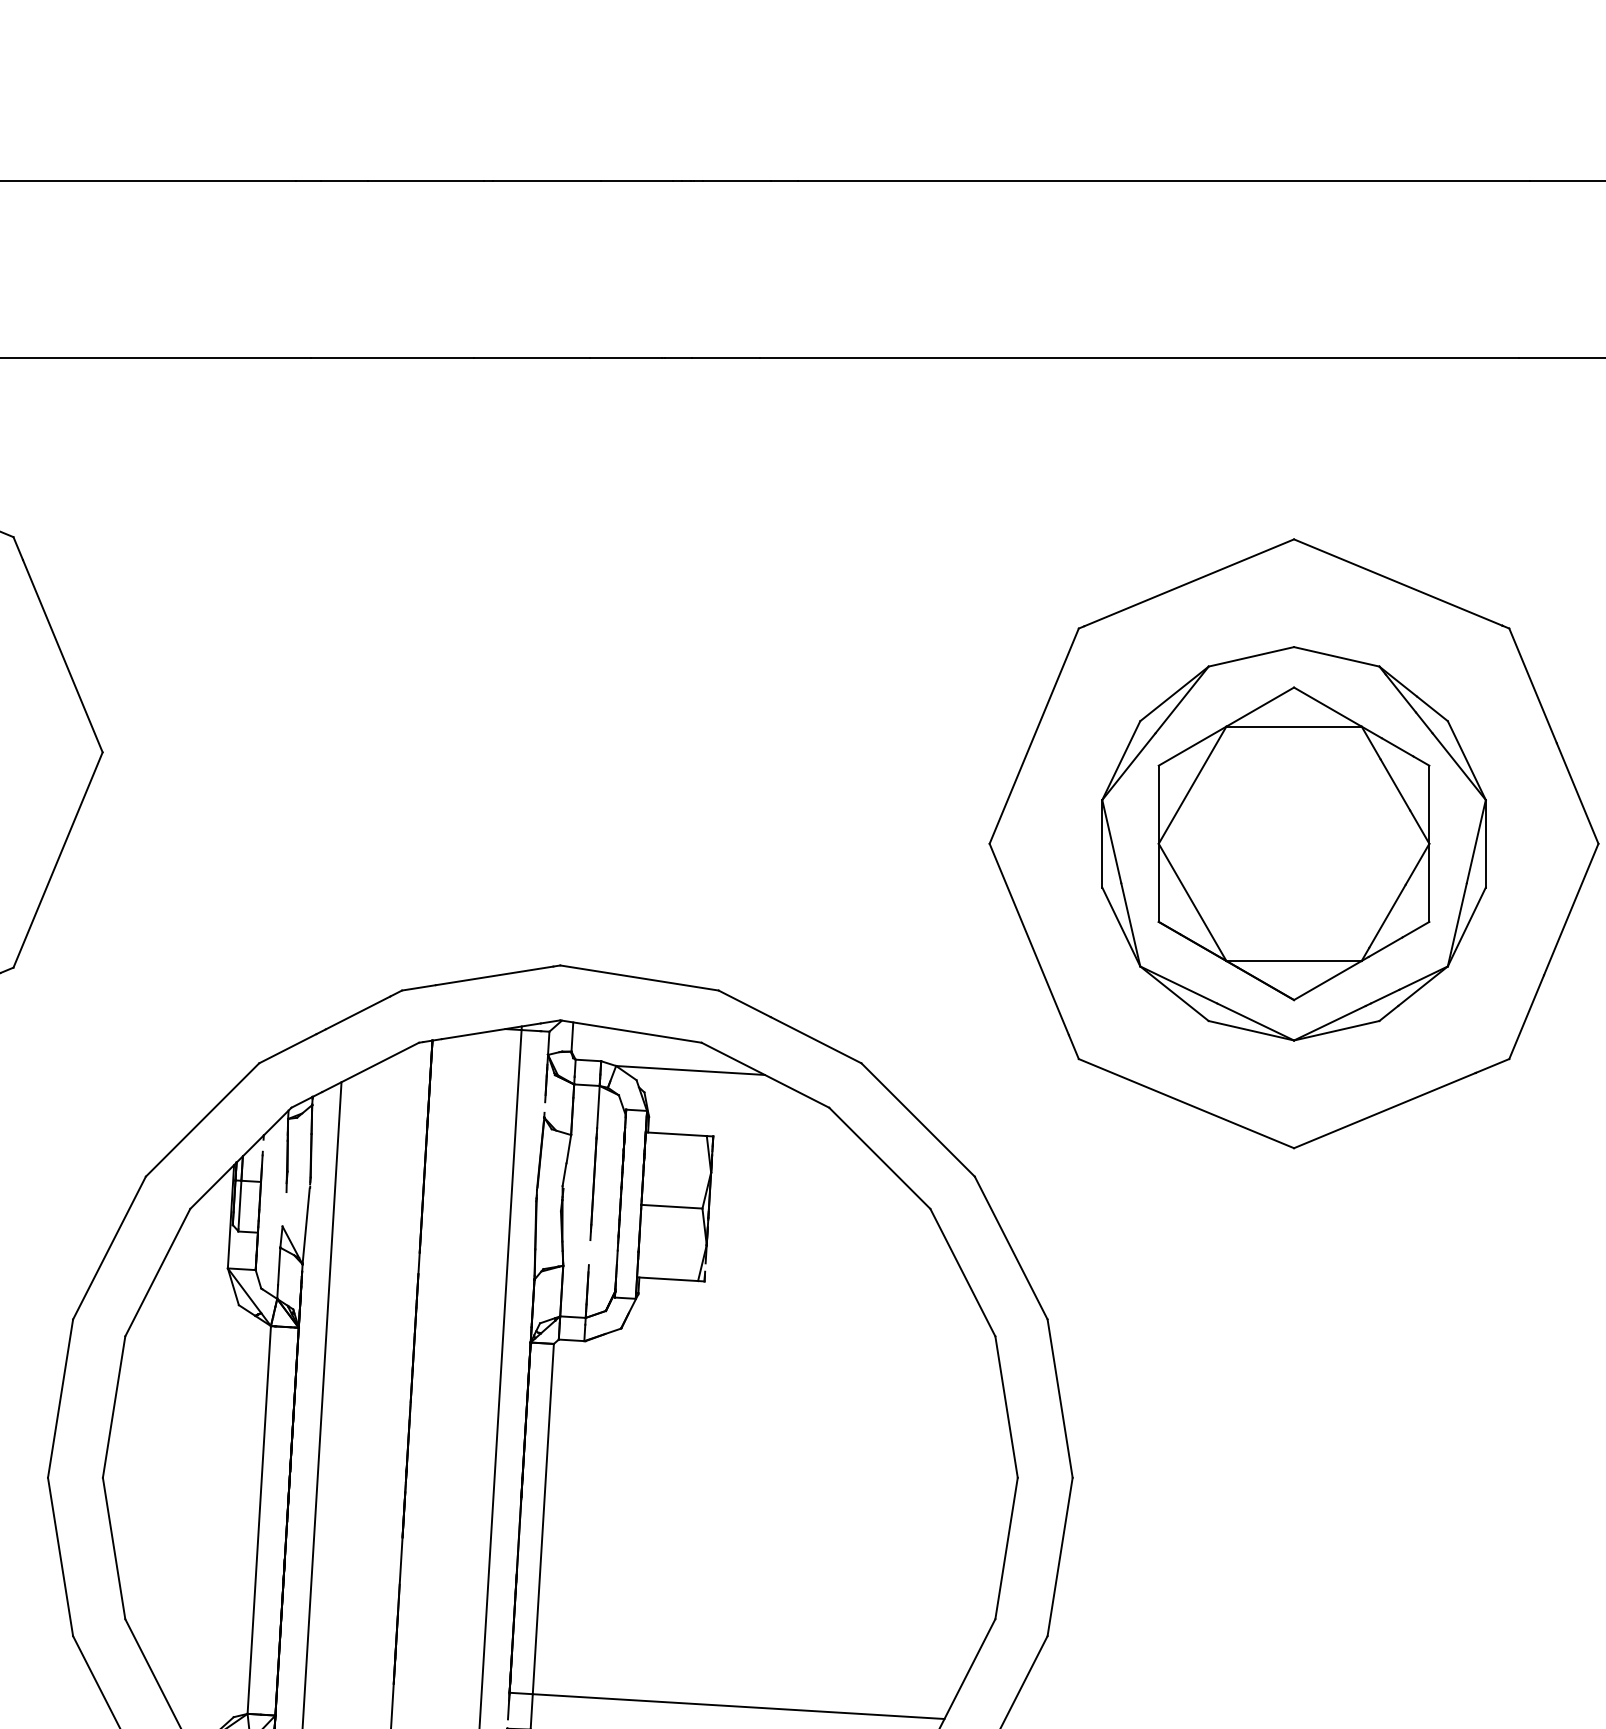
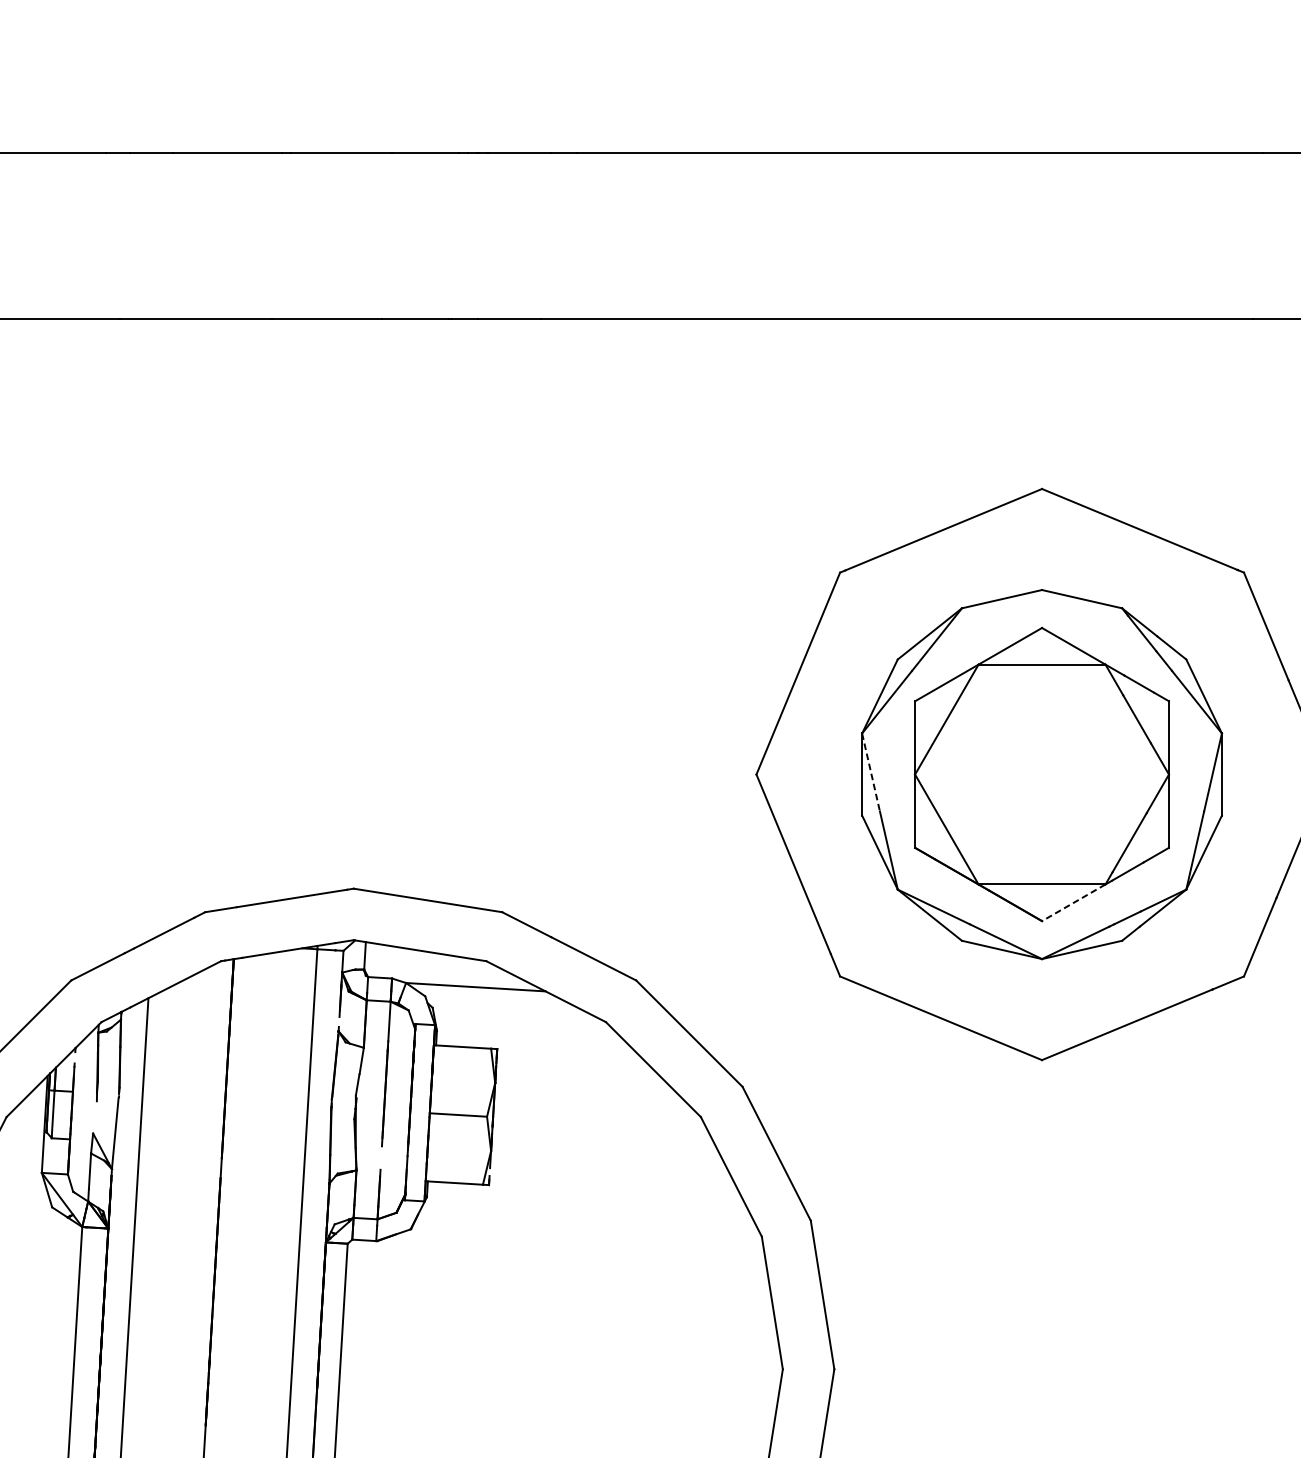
line: (1111, 841) -> (870, 772), solid -> dashed
line: (1327, 980) -> (1073, 902), solid -> dashed

